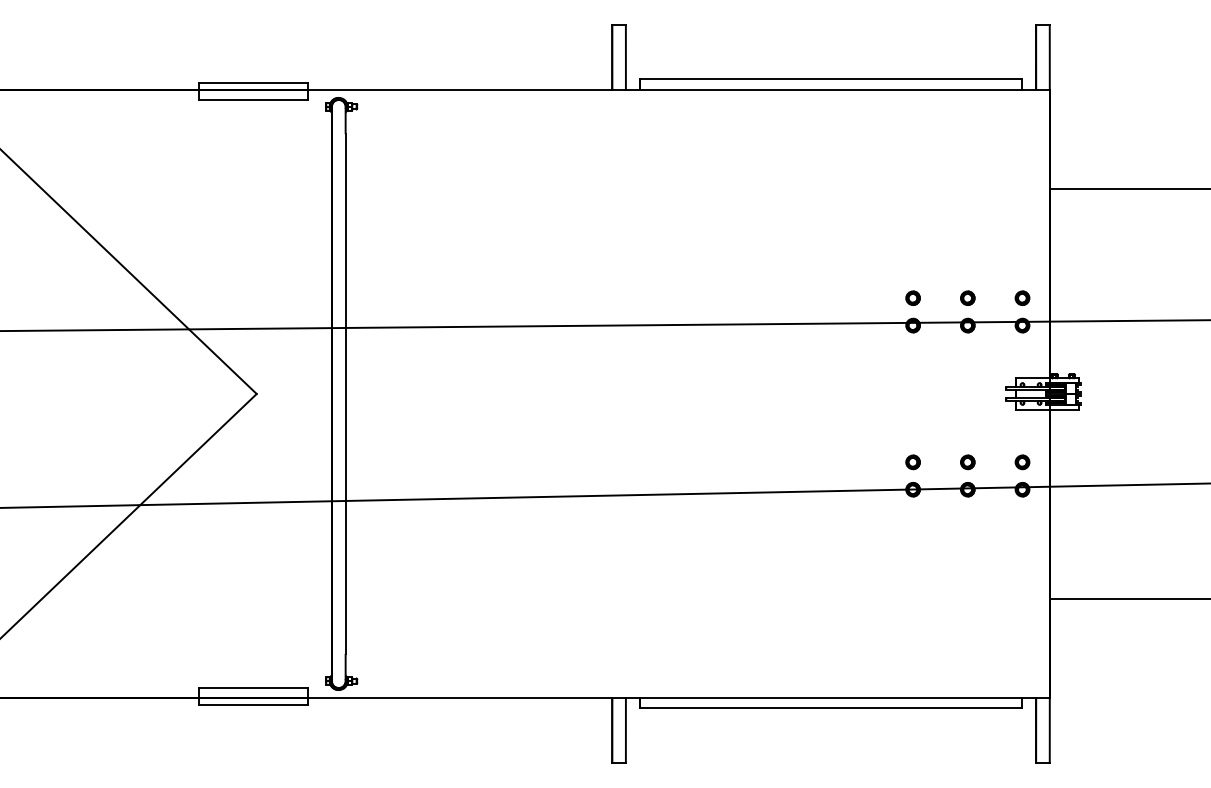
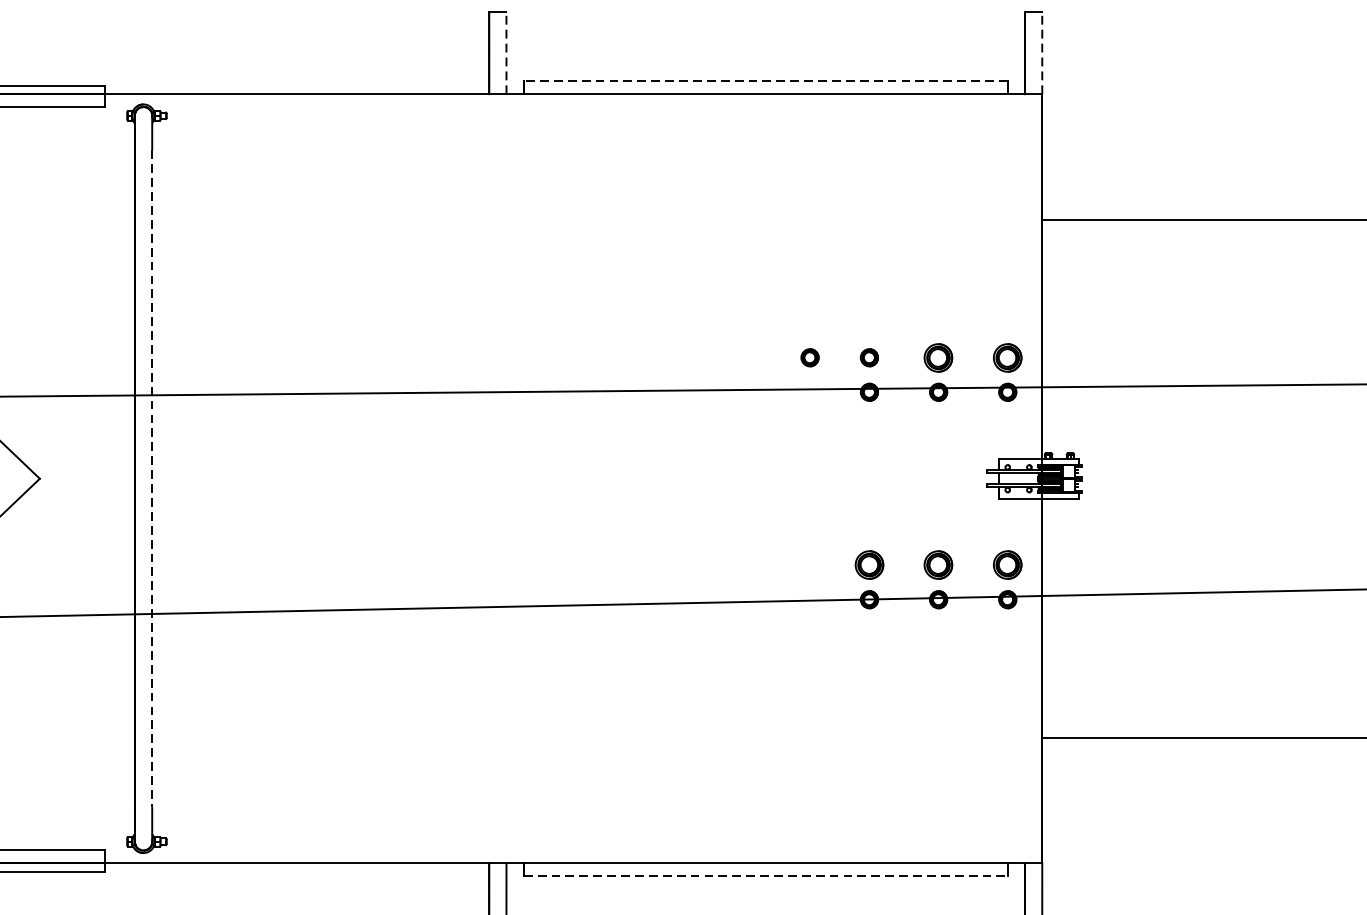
line: (625, 56) -> (505, 52), solid -> dashed
line: (1049, 56) -> (1041, 52), solid -> dashed
line: (830, 79) -> (765, 81), solid -> dashed
part: (865, 297) -> (809, 356), added
part: (967, 297) -> (938, 356), size x1.6
part: (1022, 297) -> (1007, 356), size x1.6
line: (345, 393) -> (152, 478), solid -> dashed
part: (912, 462) -> (868, 565), size x1.6
part: (967, 462) -> (938, 565), size x1.6
part: (1022, 462) -> (1007, 565), size x1.6
line: (831, 708) -> (766, 876), solid -> dashed

